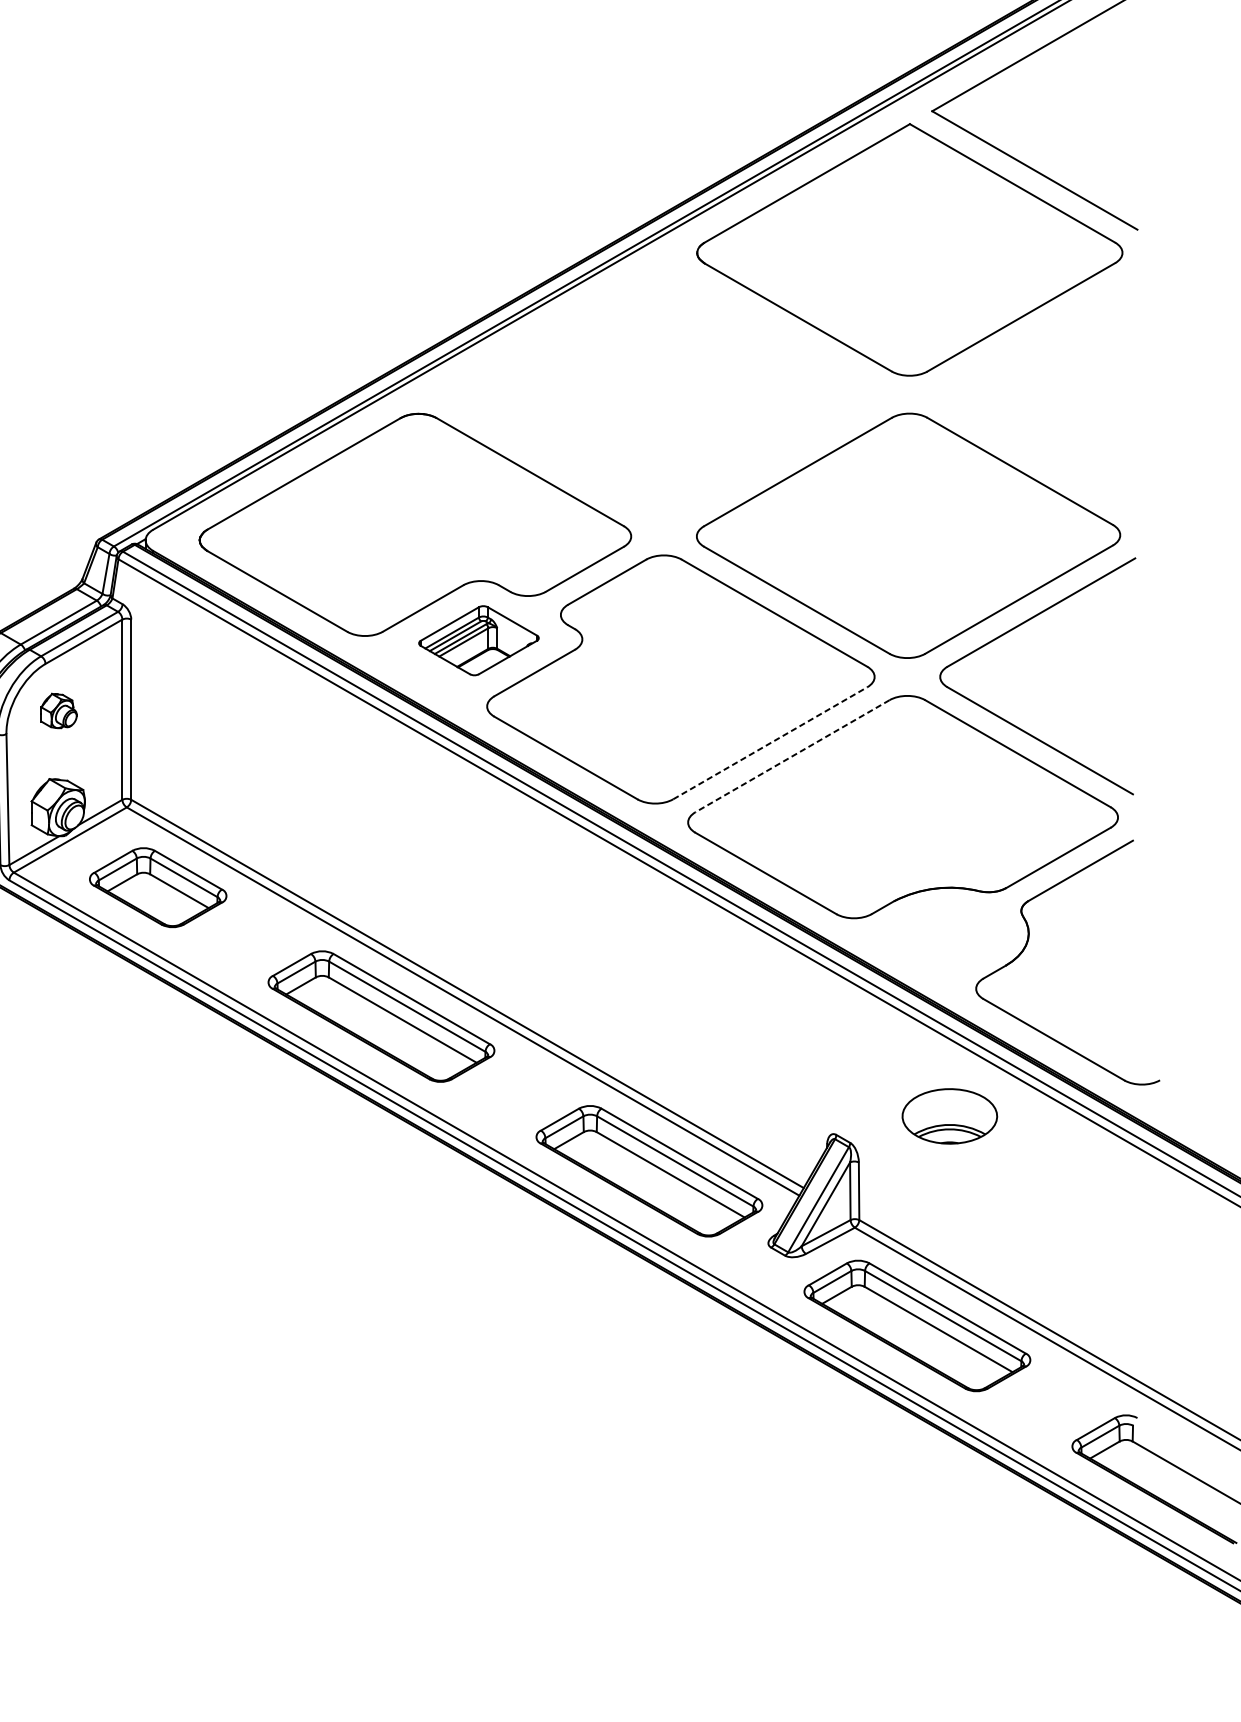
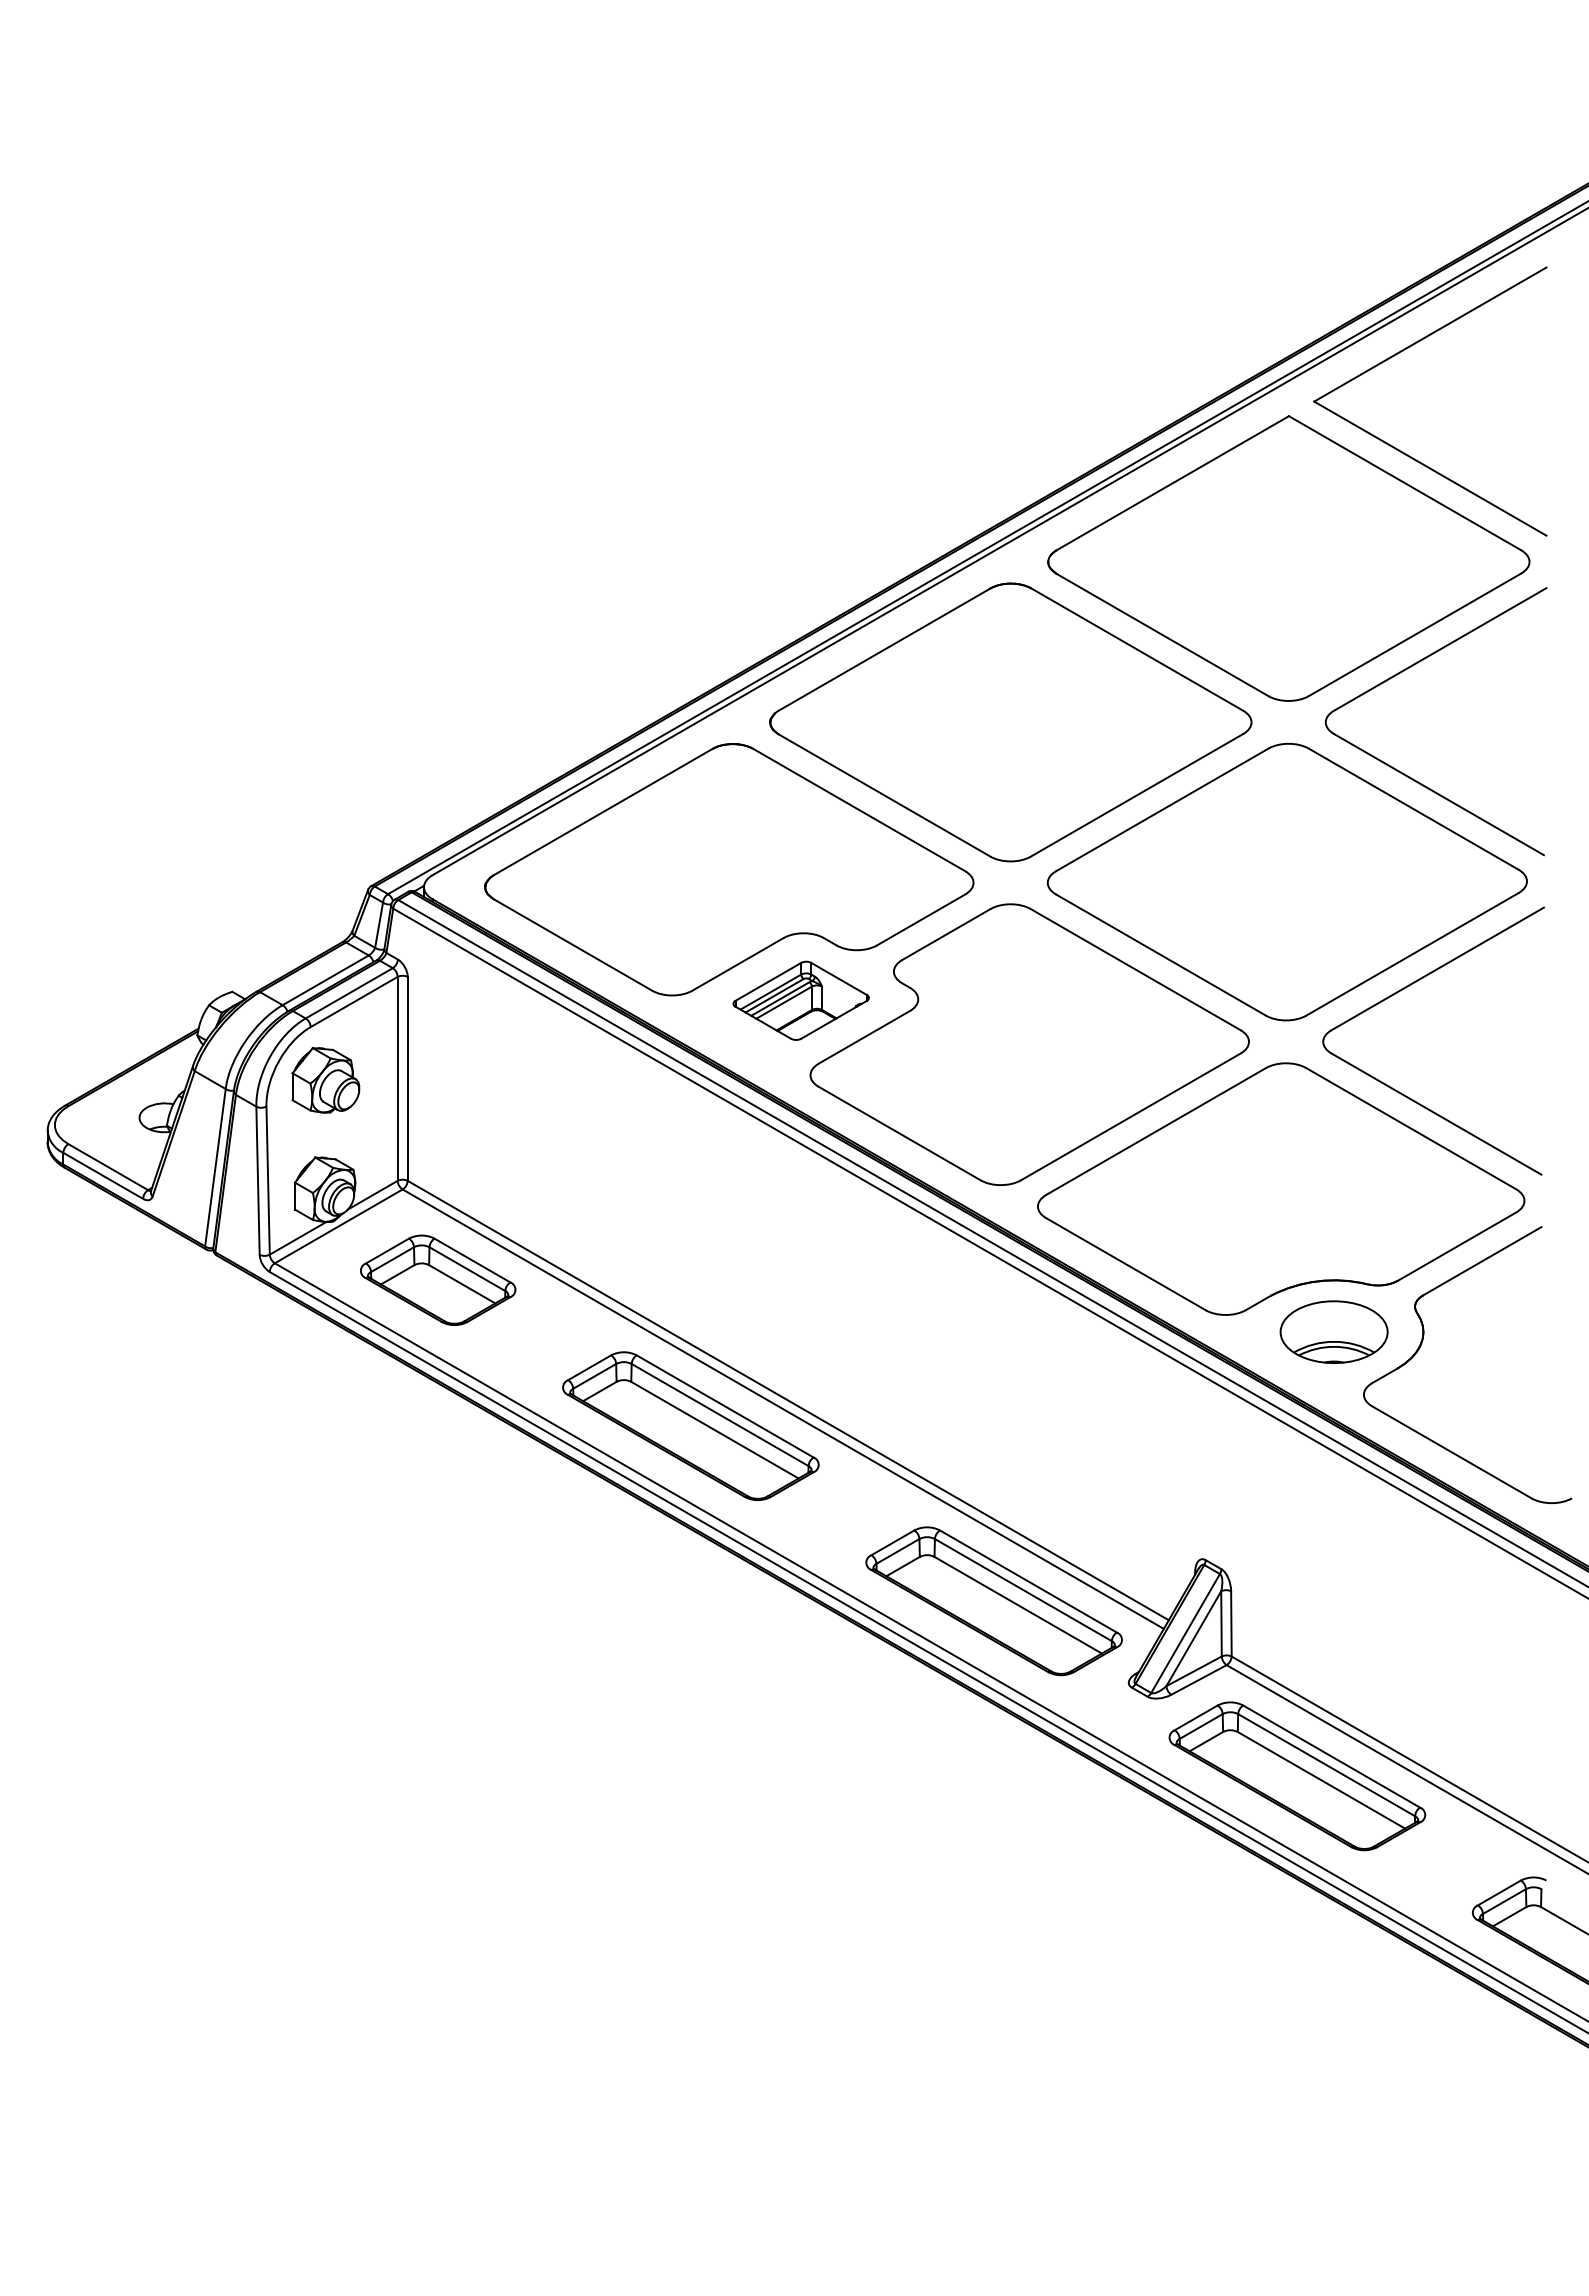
part: (1012, 349) -> (1404, 671), added
part: (663, 394) -> (1010, 722), added
part: (58, 711) -> (325, 1080), size x1.67
line: (769, 742) -> (1130, 1116), dashed -> solid
line: (792, 756) -> (1156, 1131), dashed -> solid
part: (949, 1115) -> (1333, 1331), moved

